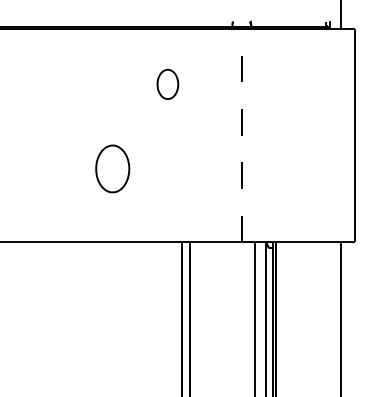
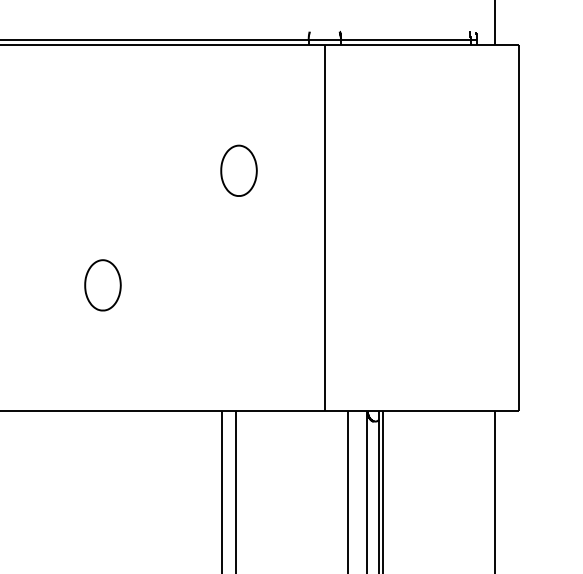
part: (167, 83) -> (238, 169), moved
line: (241, 135) -> (324, 227), dashed -> solid
part: (112, 168) -> (102, 284), size x0.62

